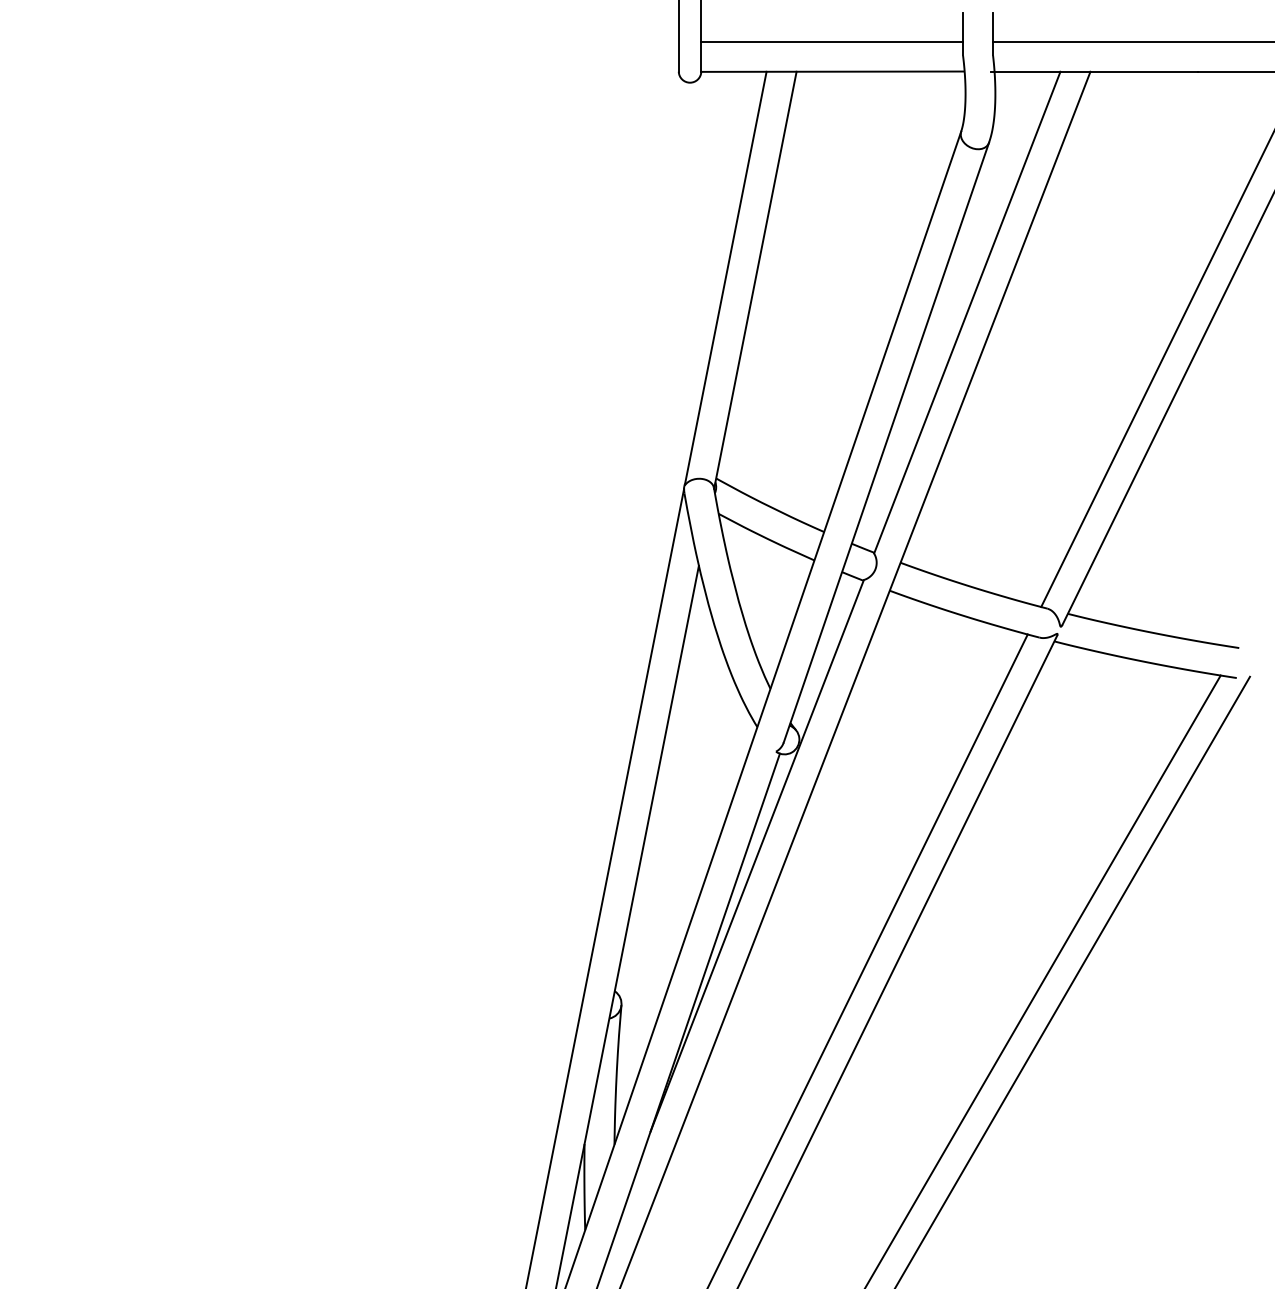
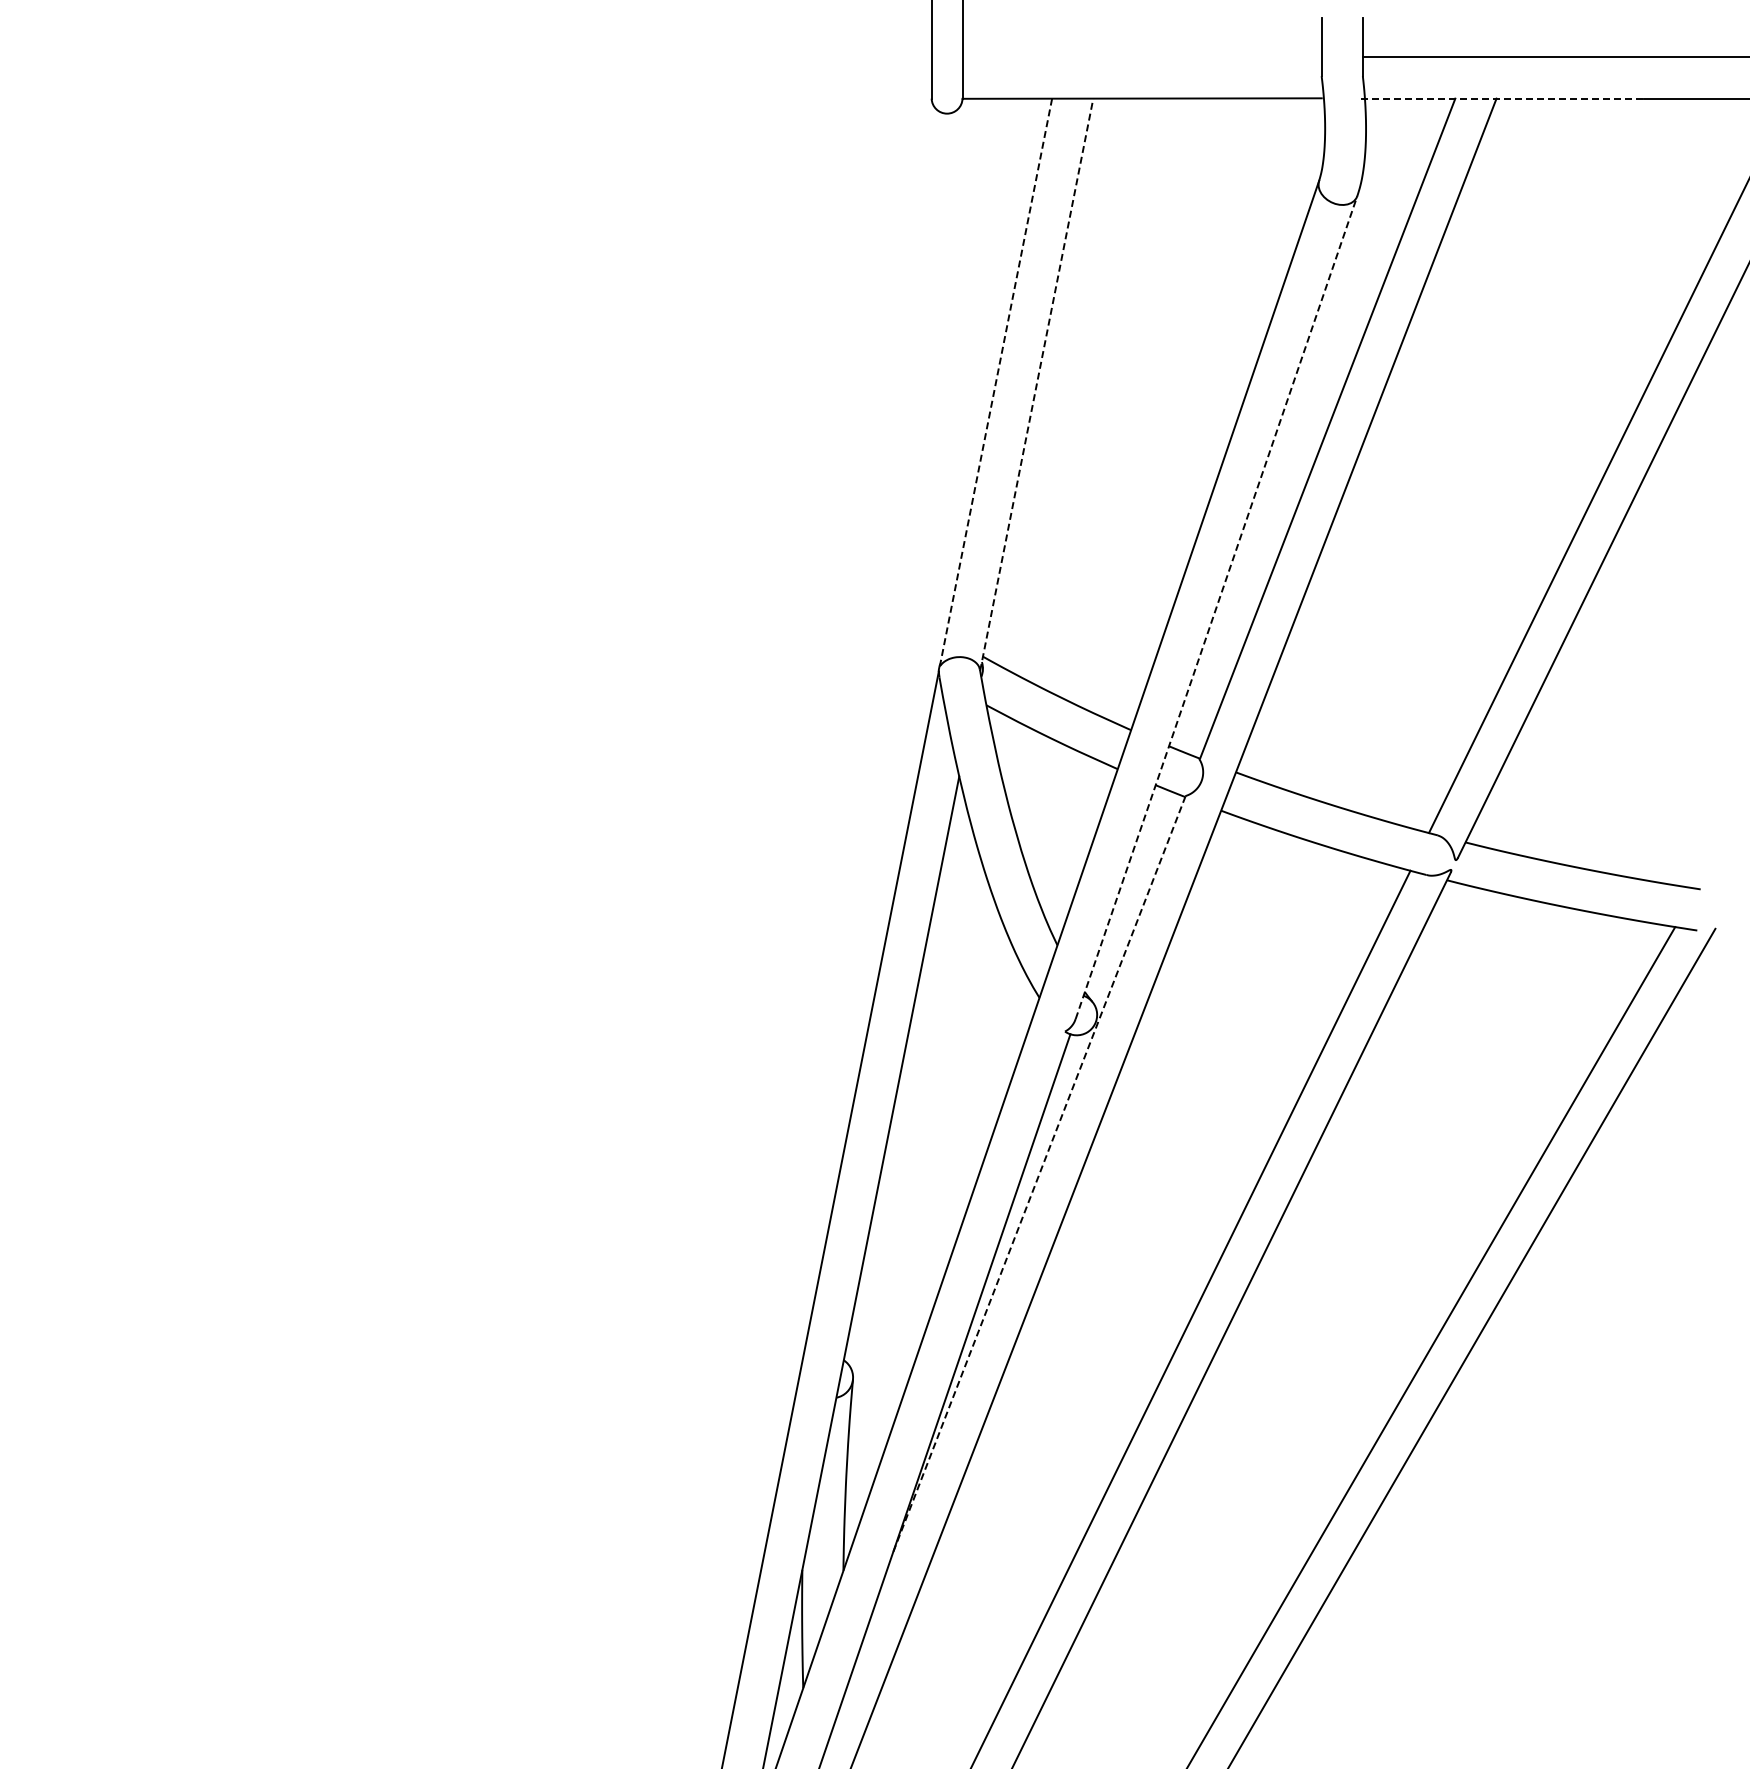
line: (831, 41) -> (1141, 57), removed
line: (1094, 71) -> (1502, 98), solid -> dashed
line: (726, 278) -> (996, 382), solid -> dashed
line: (755, 280) -> (1036, 384), solid -> dashed
line: (886, 442) -> (1216, 607), solid -> dashed
line: (757, 855) -> (1039, 1174), solid -> dashed

